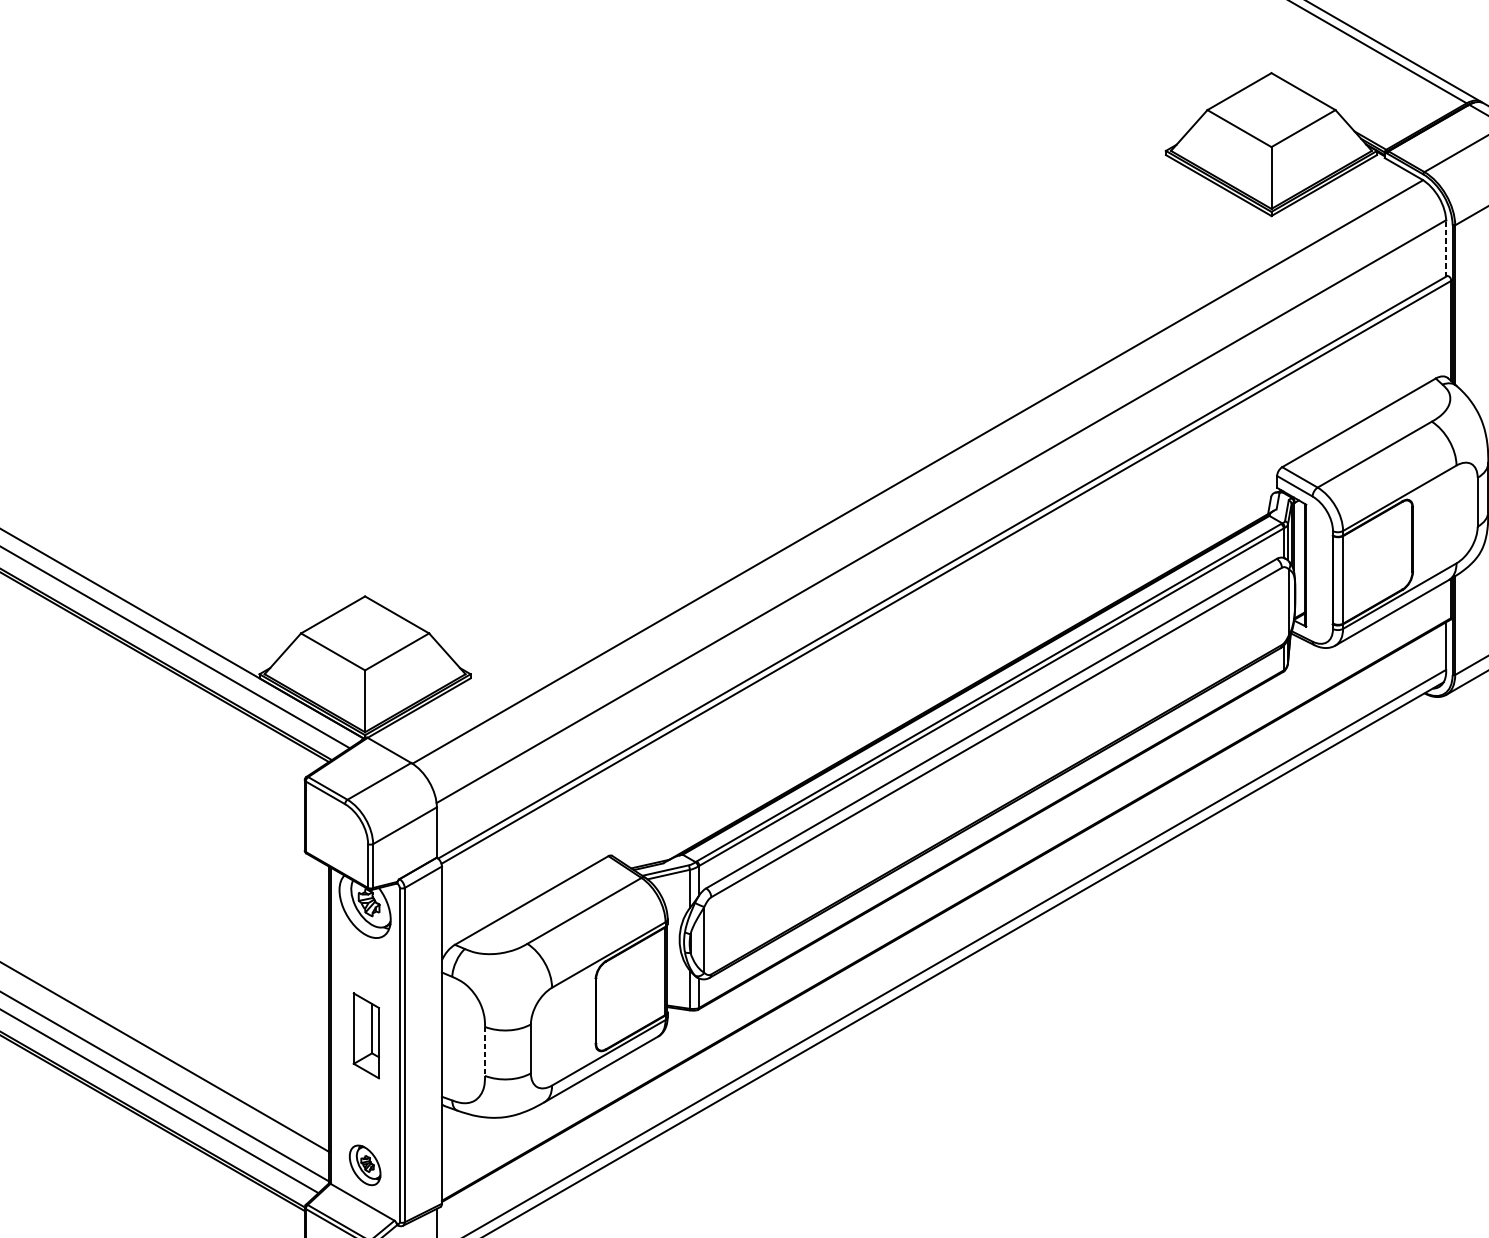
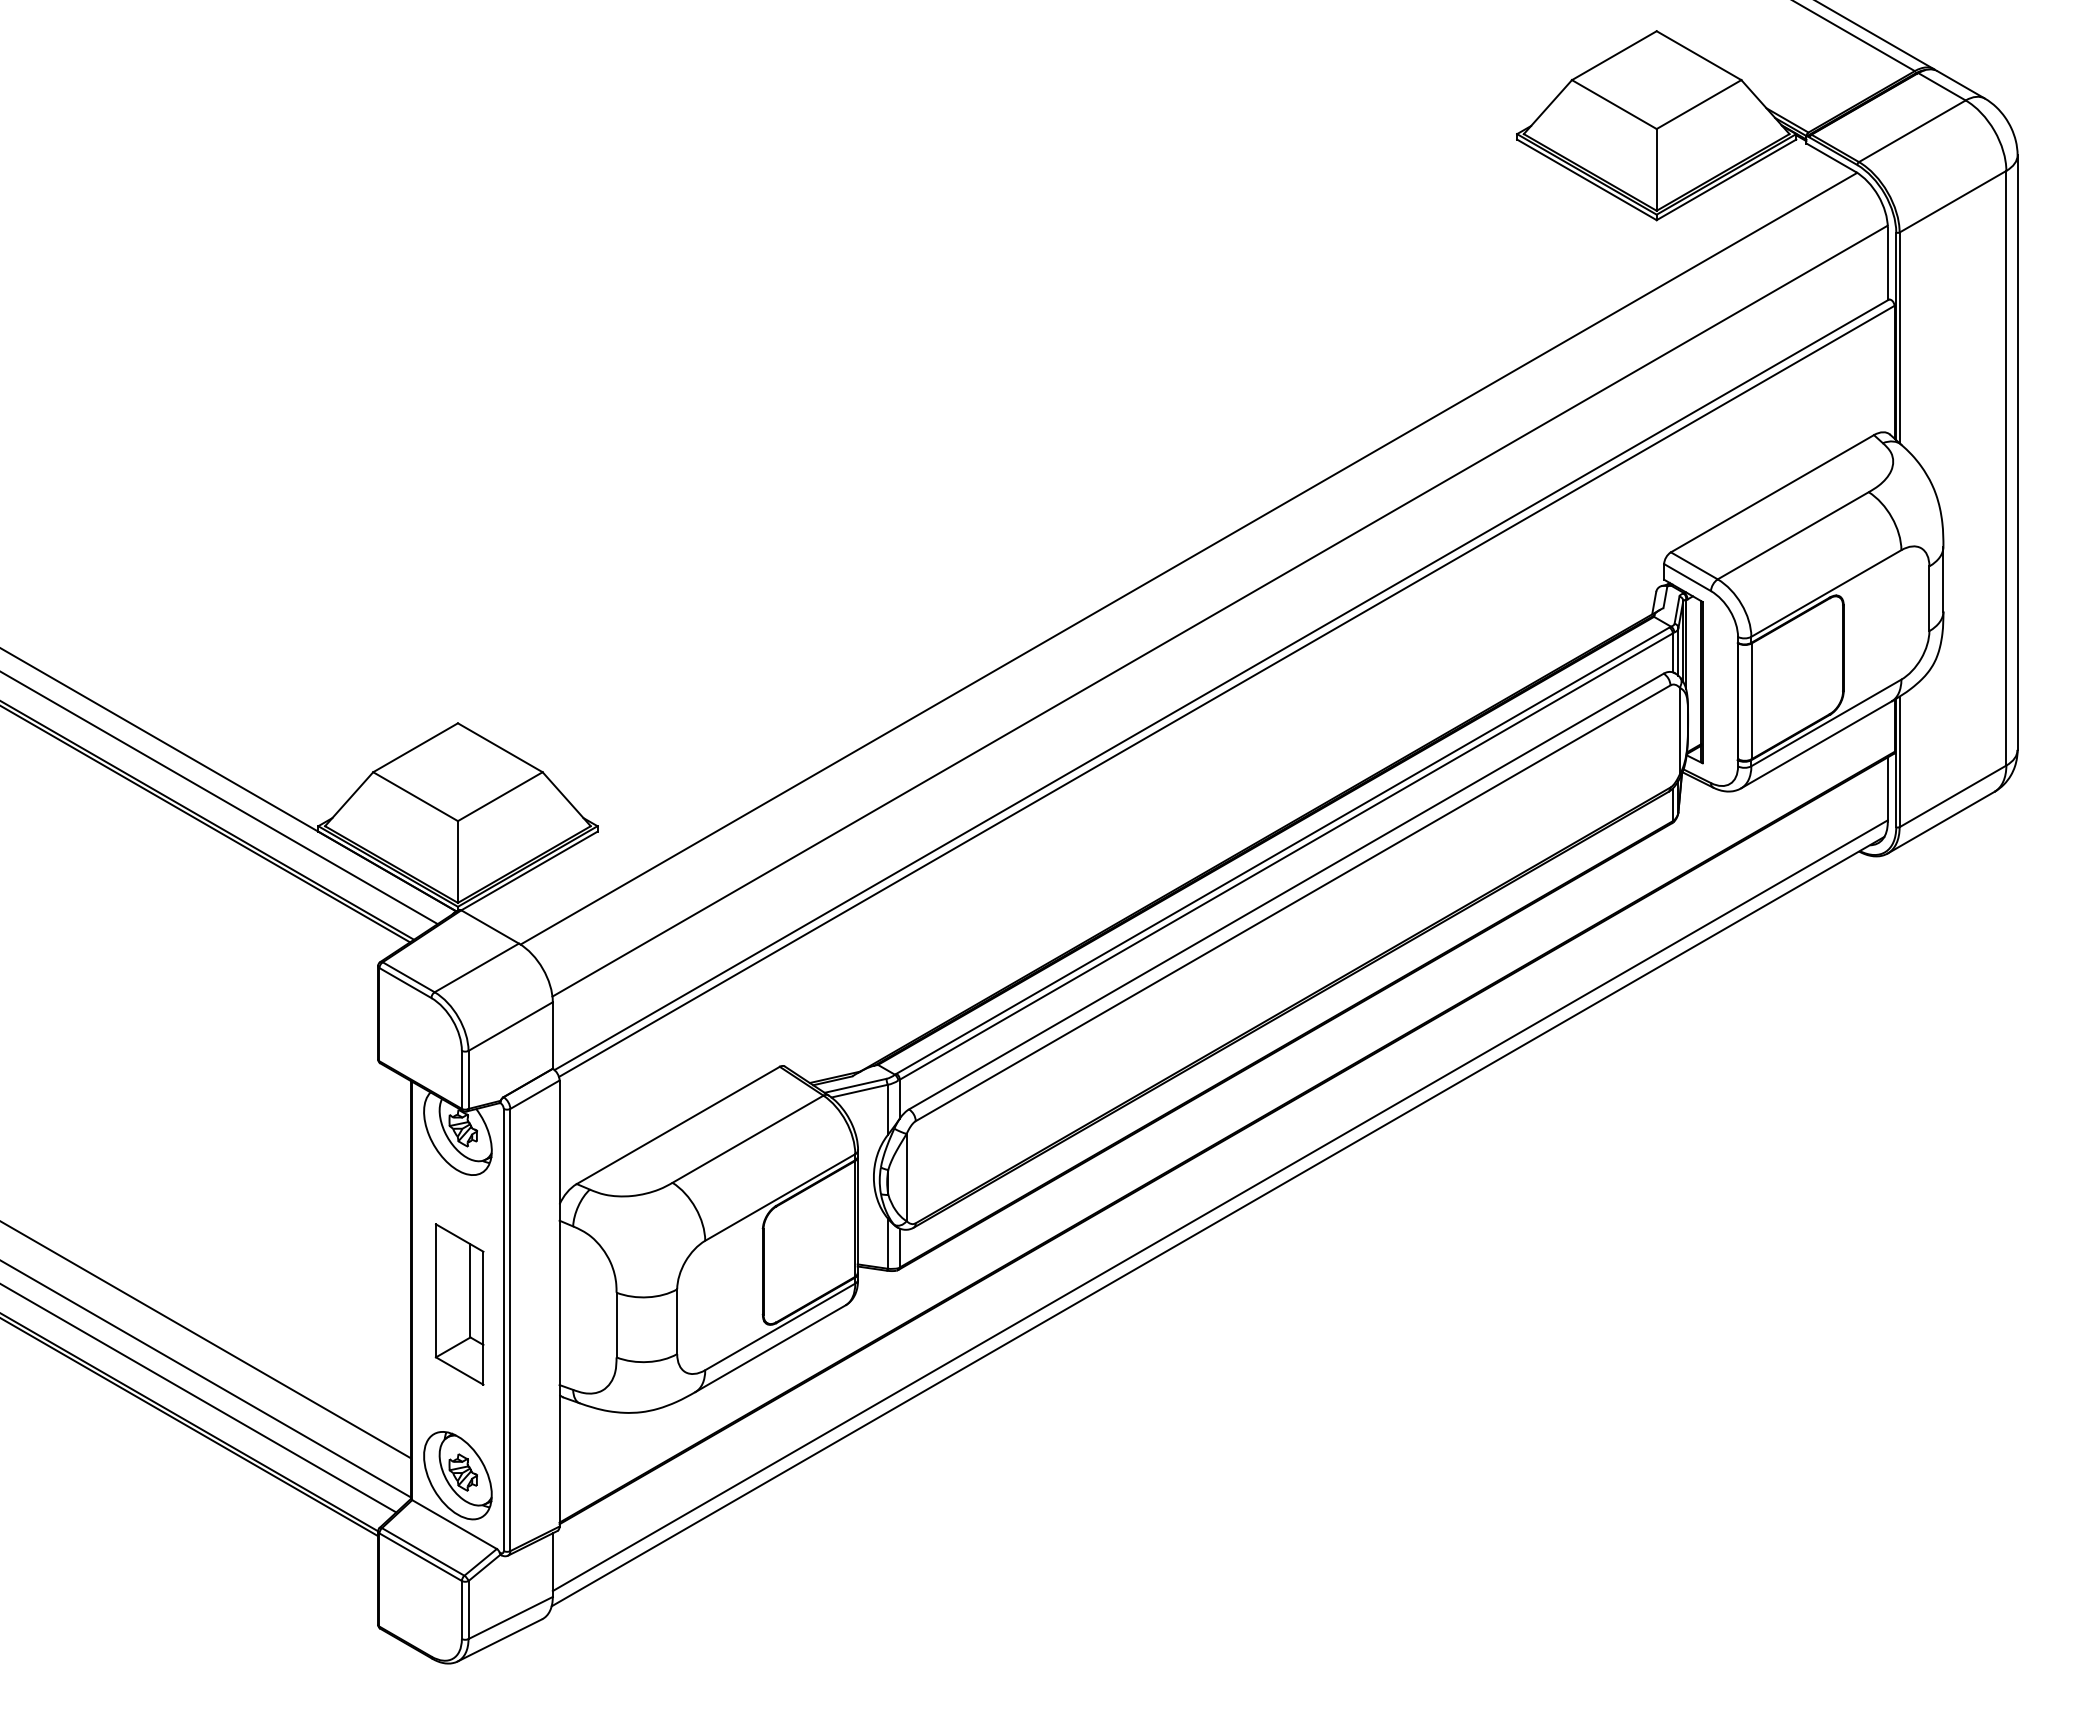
line: (1446, 249) -> (1887, 264), dashed -> solid
part: (366, 1035) -> (459, 1304), size x1.43
line: (485, 1051) -> (616, 1325), dashed -> solid
part: (364, 1165) -> (457, 1475), size x1.67

